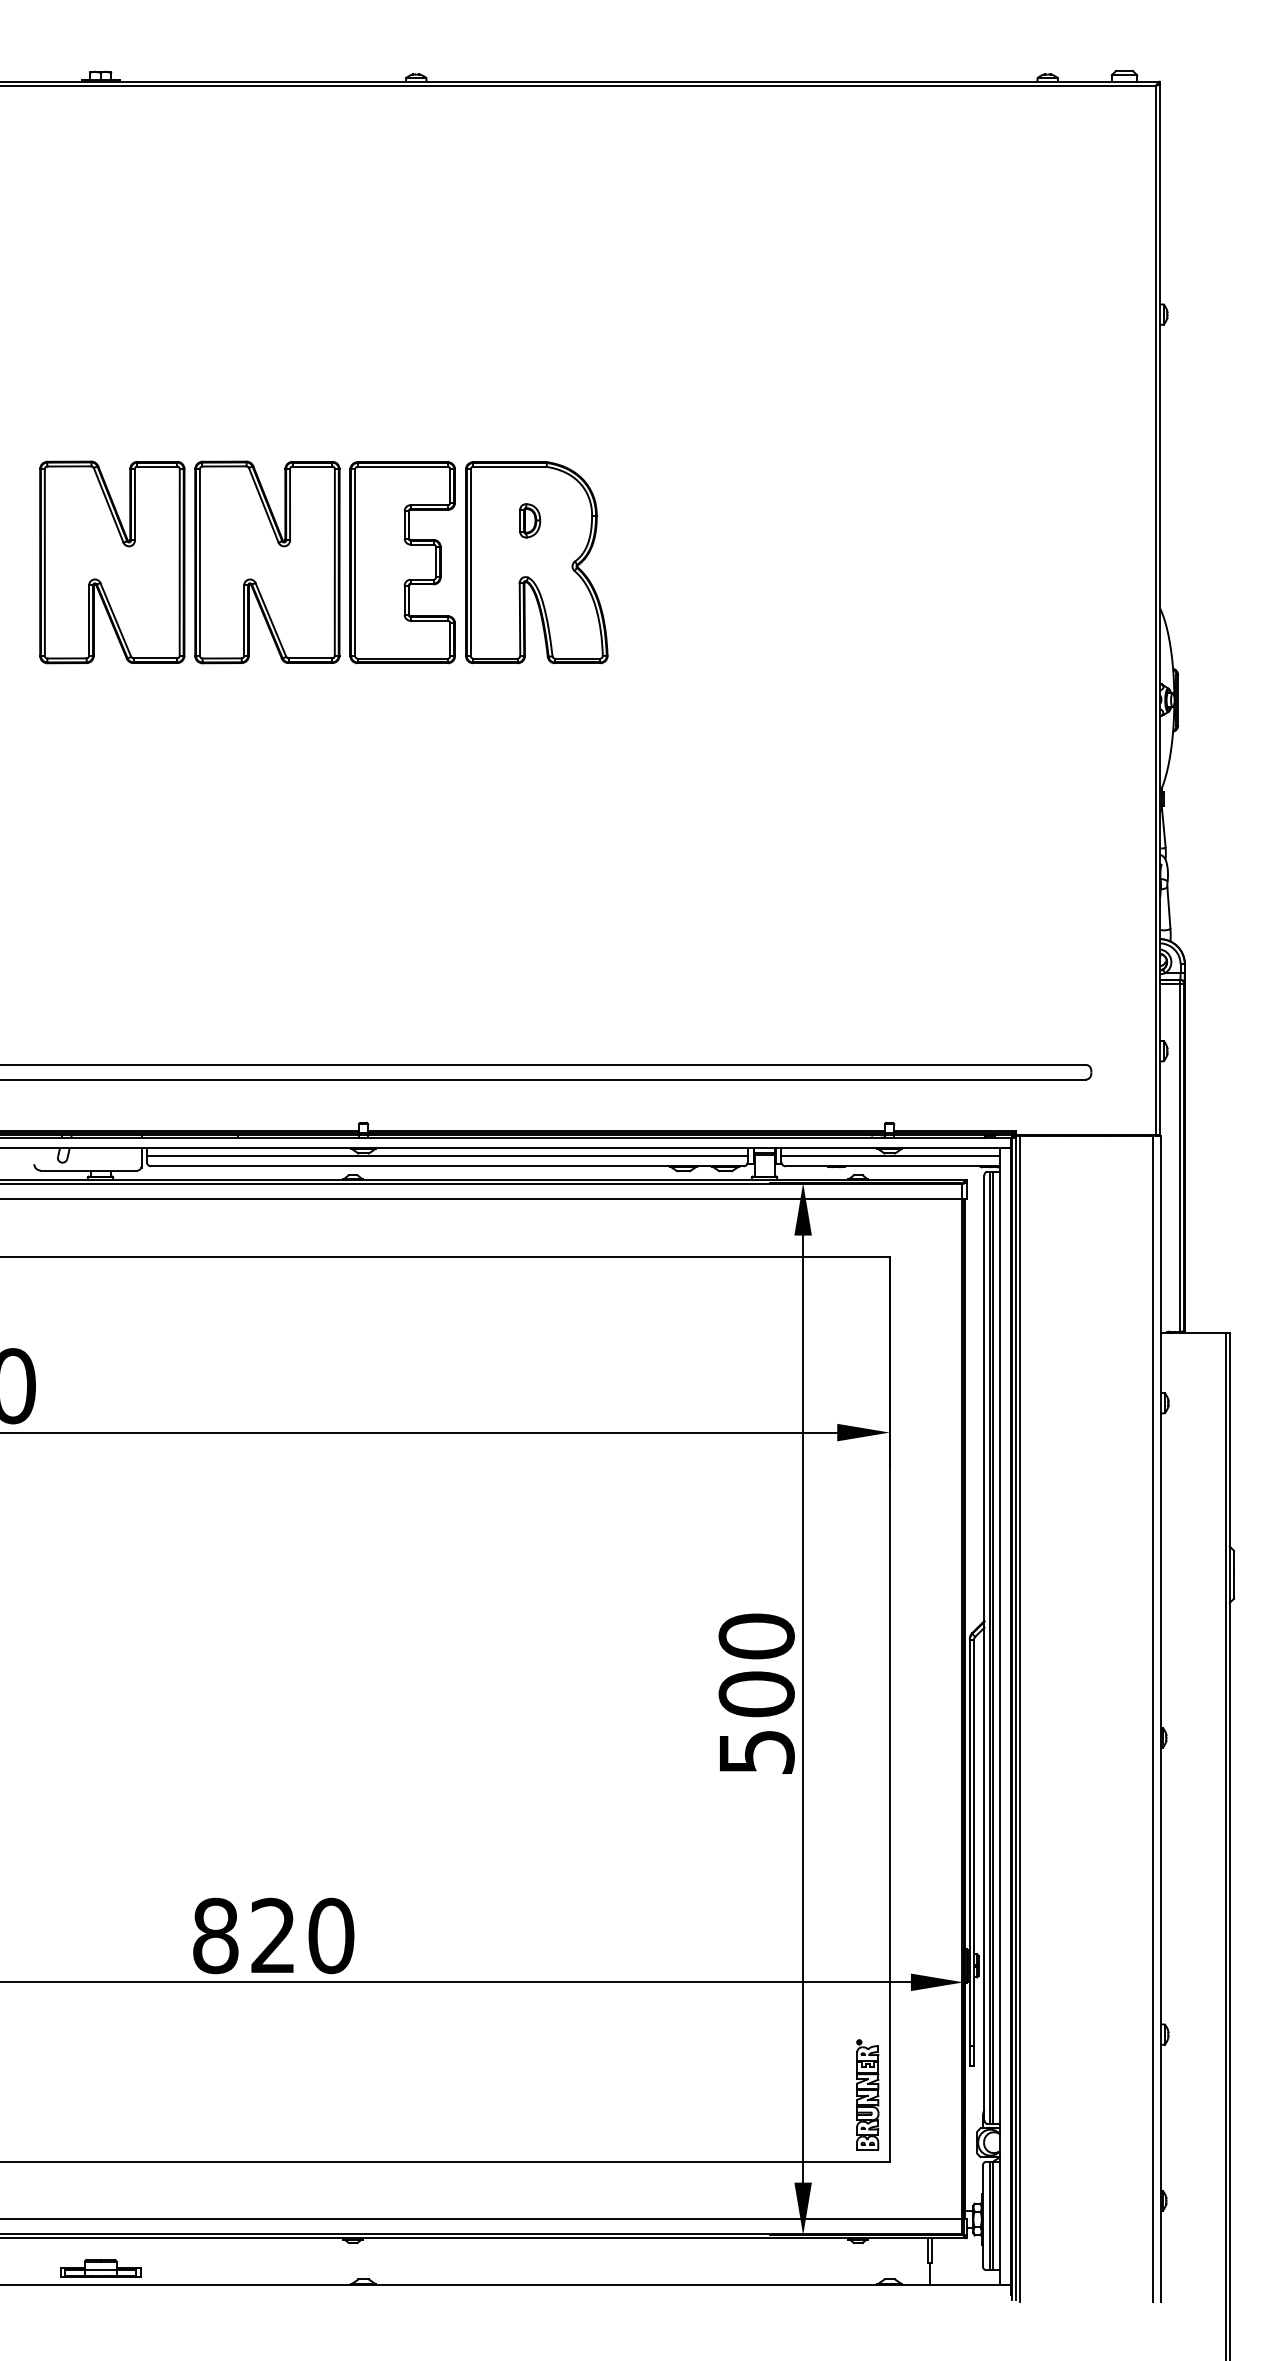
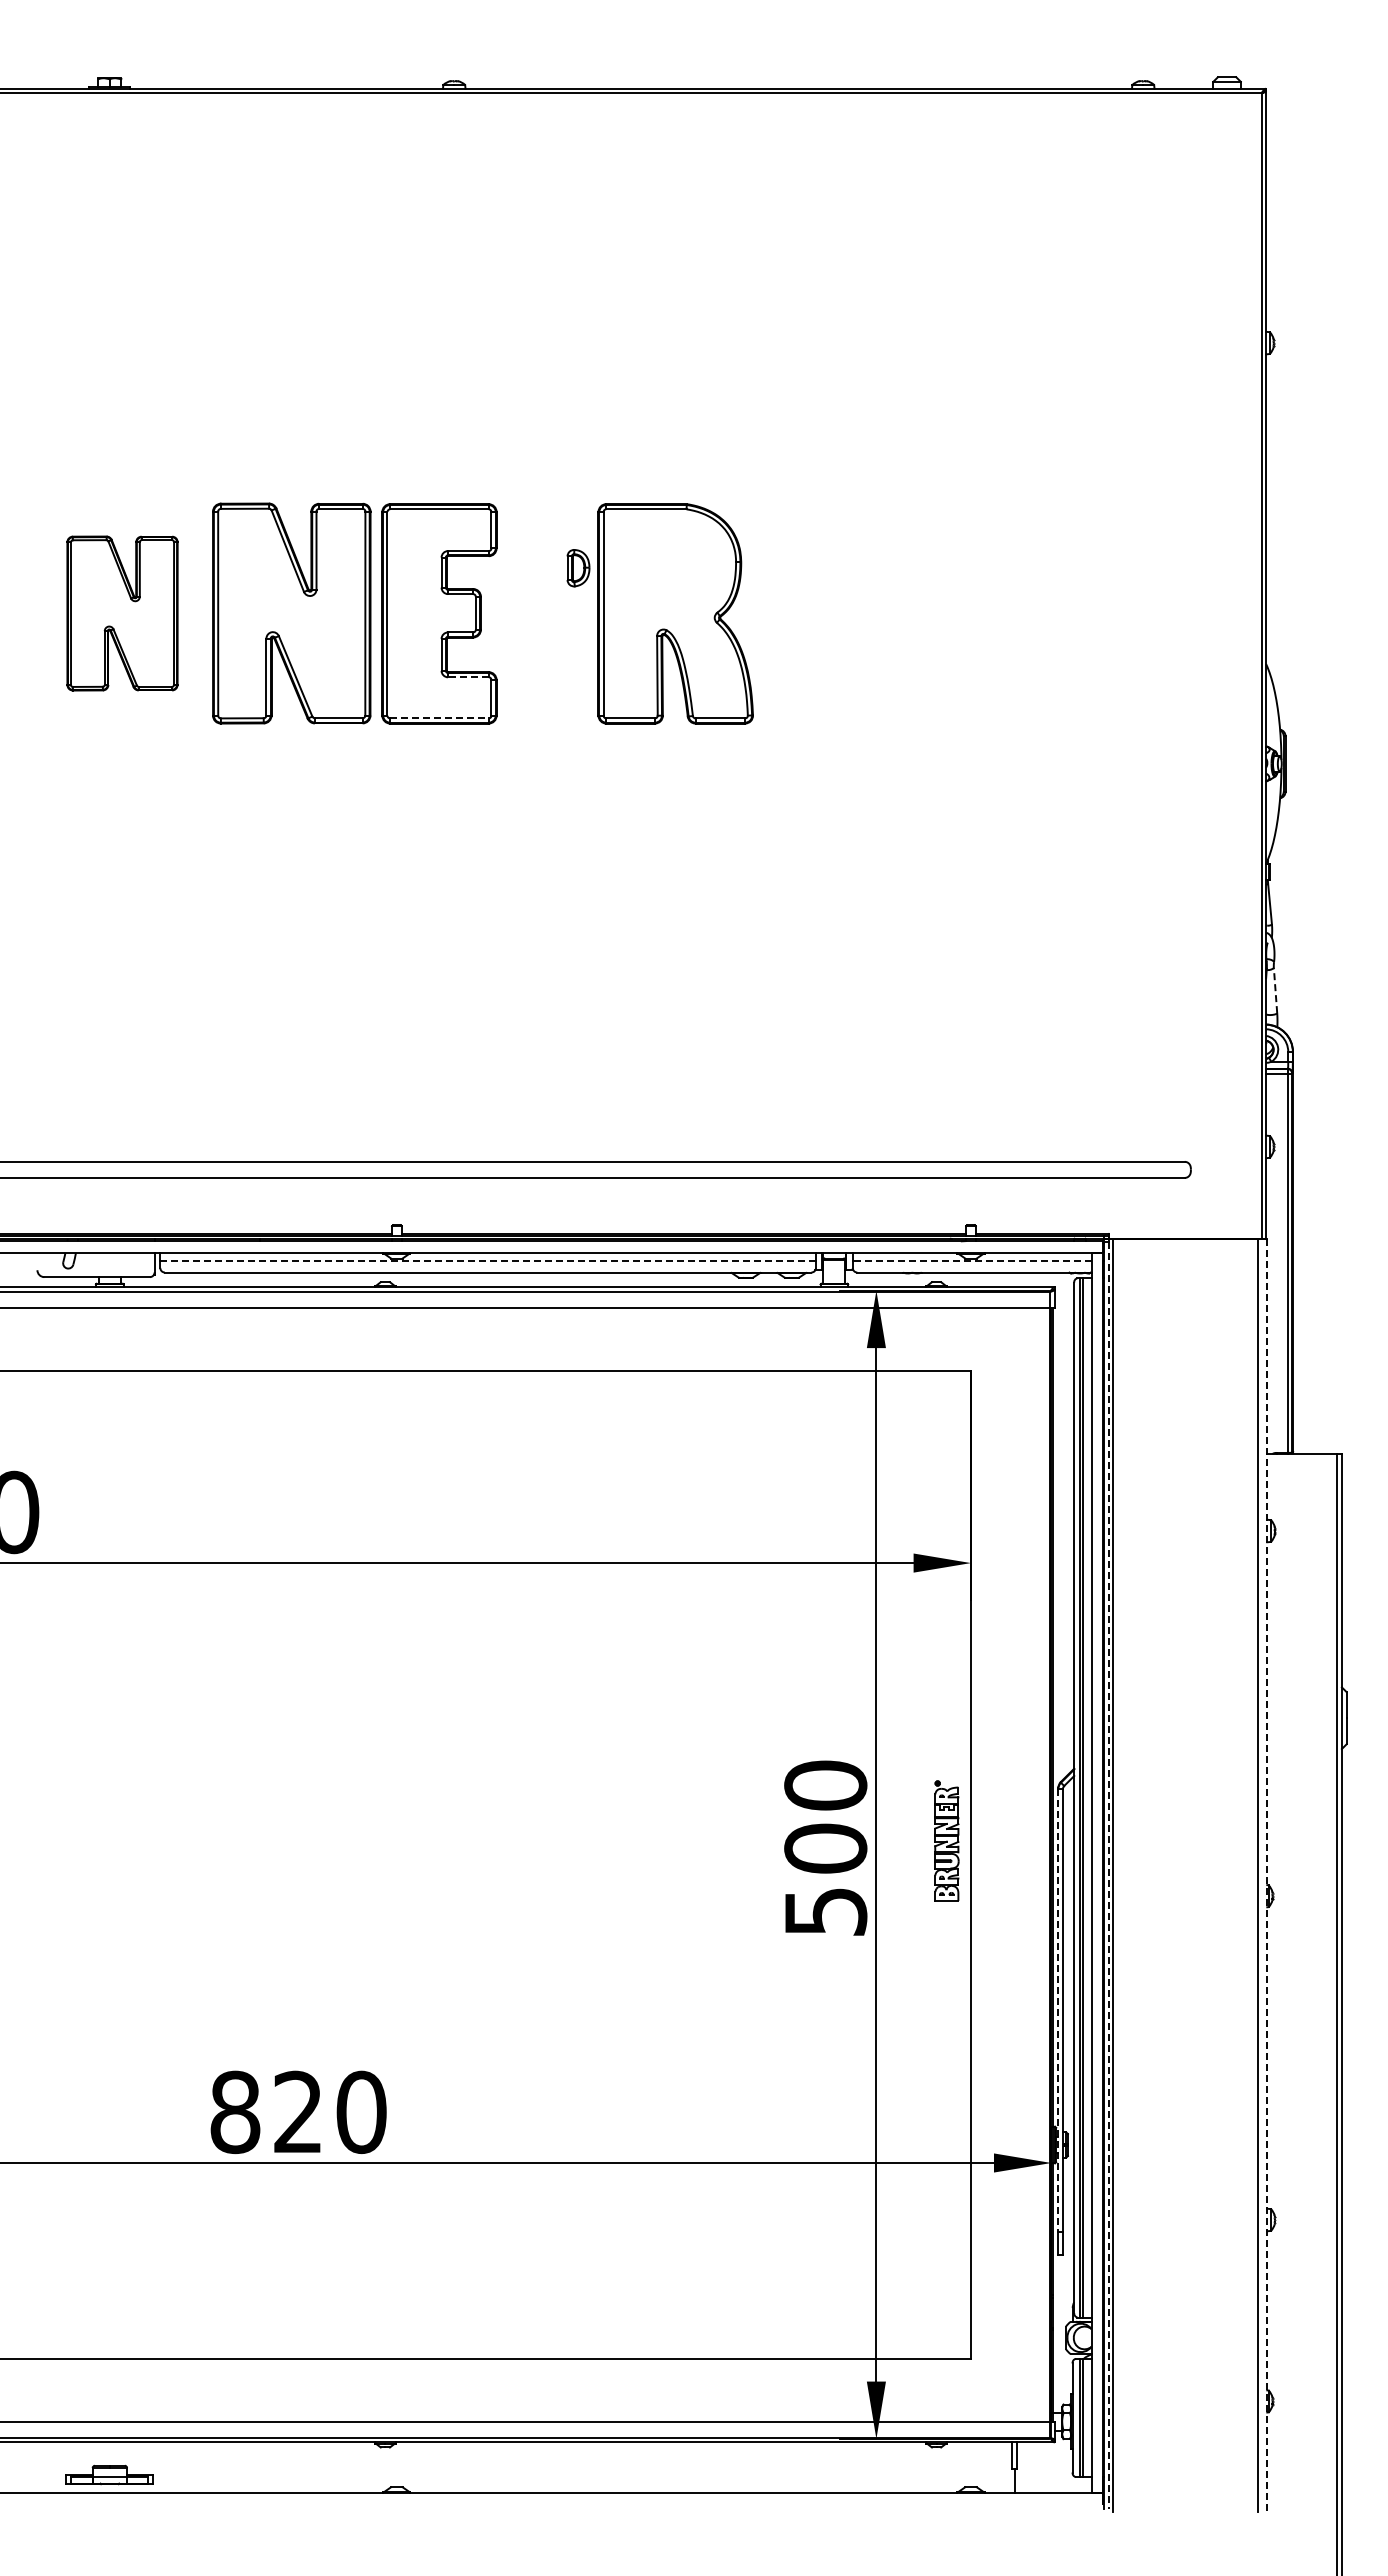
part: (112, 562) -> (122, 613), size x0.7
part: (536, 562) -> (675, 613), moved
line: (428, 621) -> (467, 677), solid -> dashed
line: (402, 658) -> (439, 718), solid -> dashed
line: (1168, 907) -> (1275, 990), solid -> dashed
line: (447, 1156) -> (488, 1261), solid -> dashed
line: (890, 1156) -> (971, 1261), solid -> dashed
line: (1015, 1718) -> (1108, 1875), solid -> dashed
line: (1161, 1719) -> (1267, 1876), solid -> dashed
line: (970, 1843) -> (1058, 2011), solid -> dashed
part: (867, 2094) -> (946, 1840), moved

